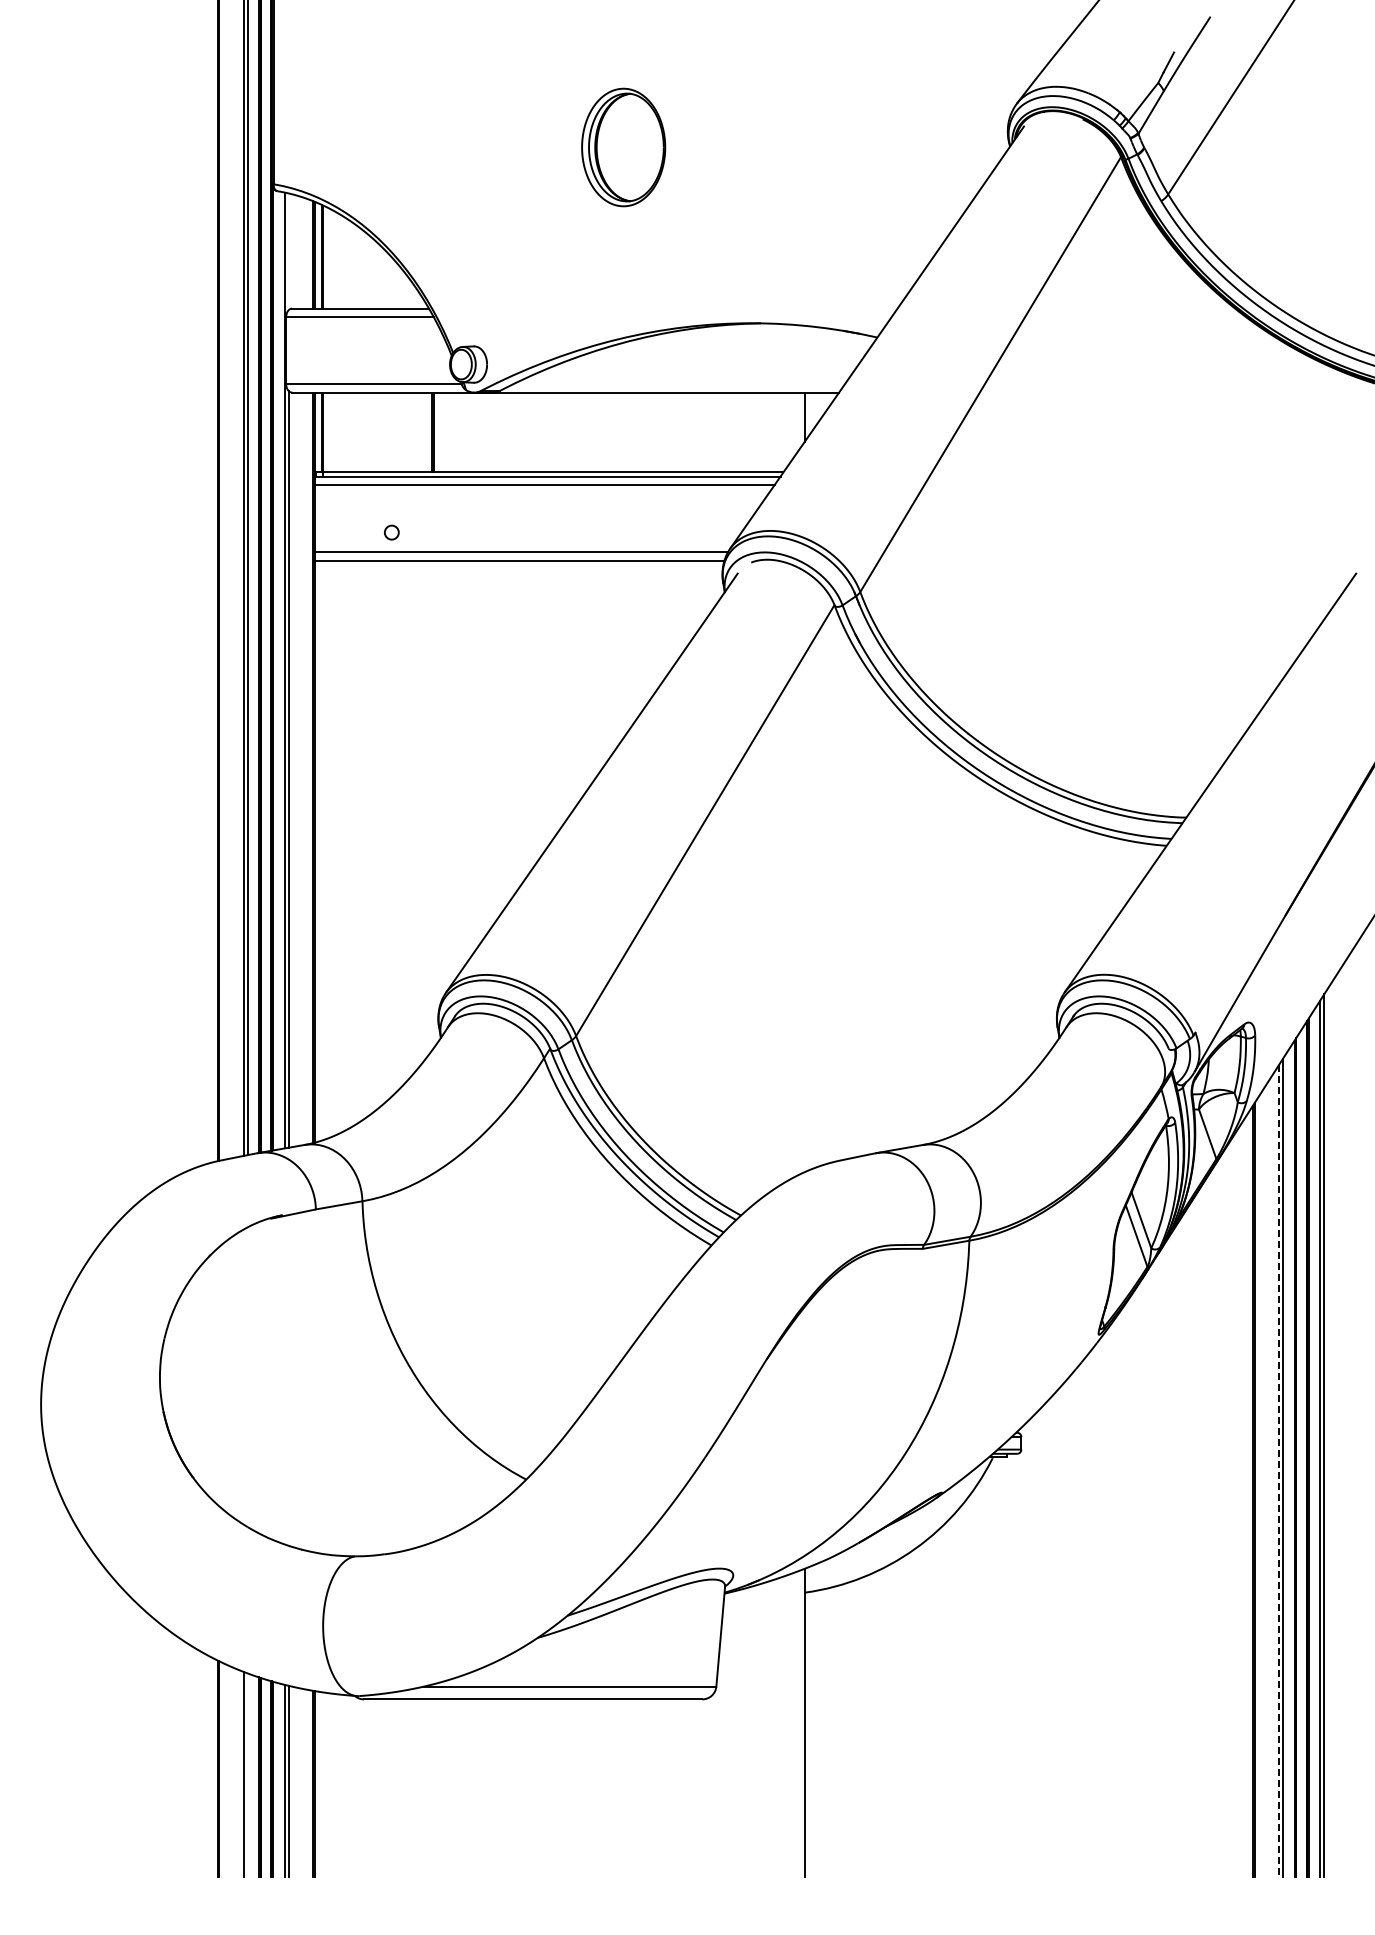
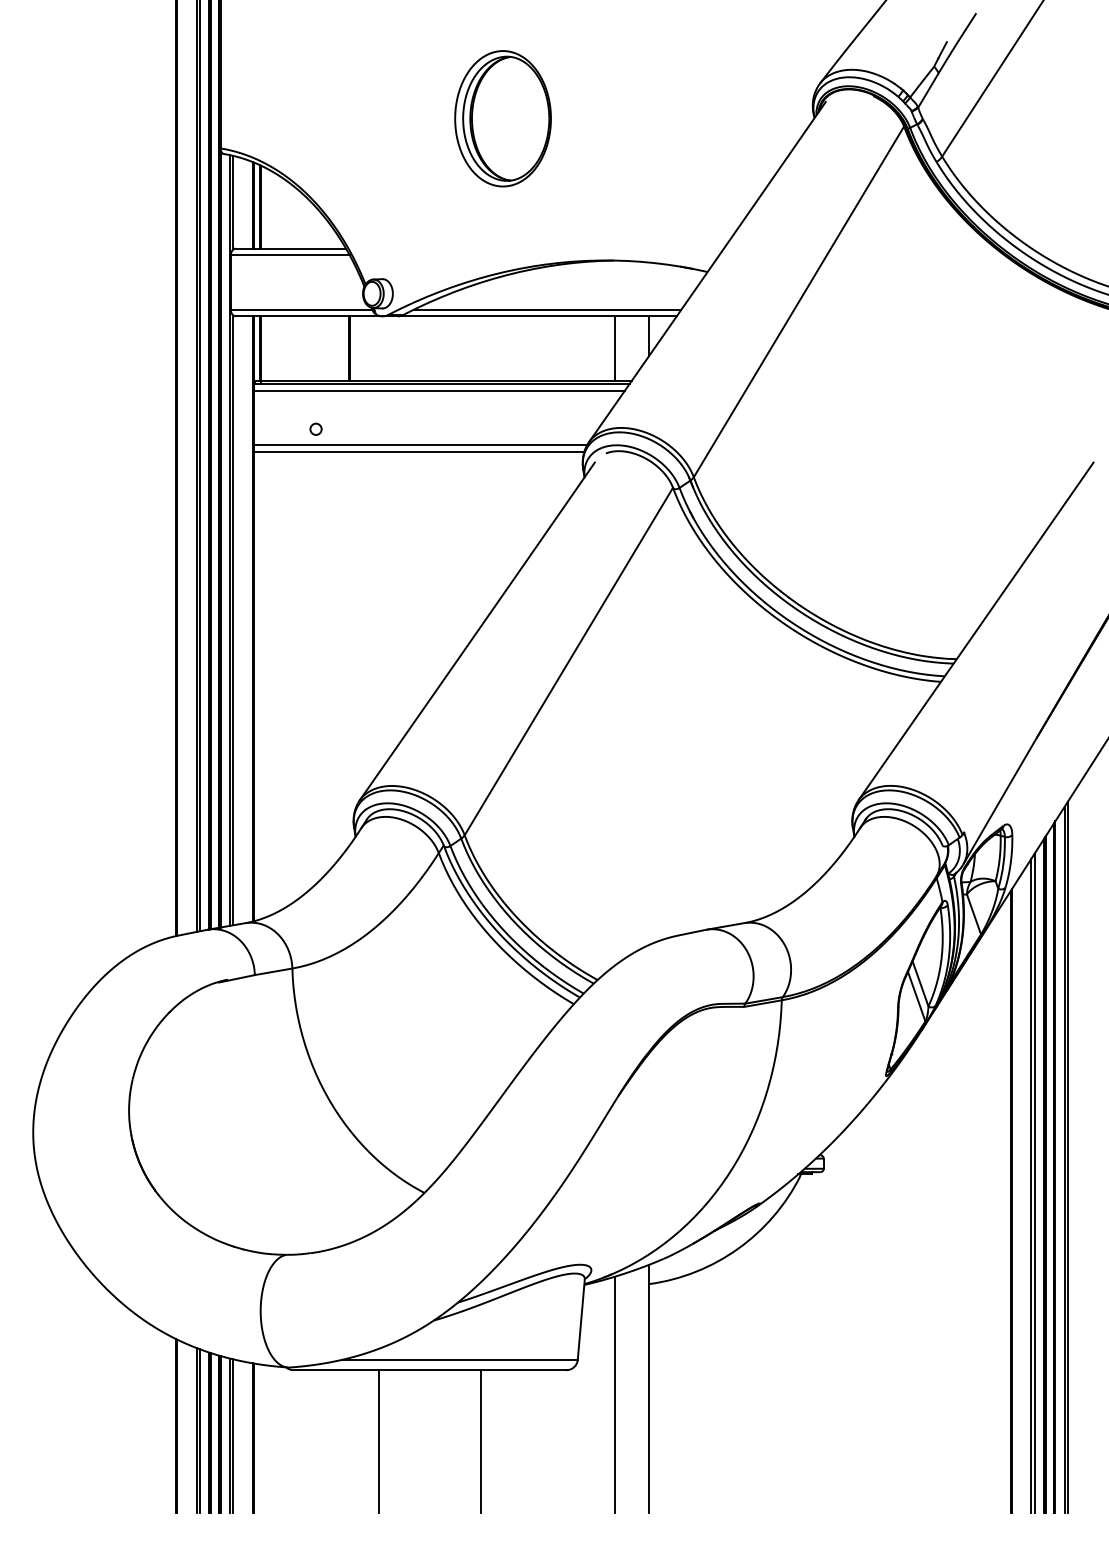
part: (623, 147) -> (502, 118), size x1.43
line: (288, 251) -> (232, 202), added
line: (678, 384) -> (547, 309), added
line: (762, 432) -> (614, 348), added
line: (1278, 1471) -> (1031, 1186), dashed -> solid
line: (762, 1729) -> (614, 1394), added
line: (247, 1774) -> (199, 1430), added
line: (470, 1787) -> (379, 1441), added
line: (596, 1787) -> (481, 1441), added

